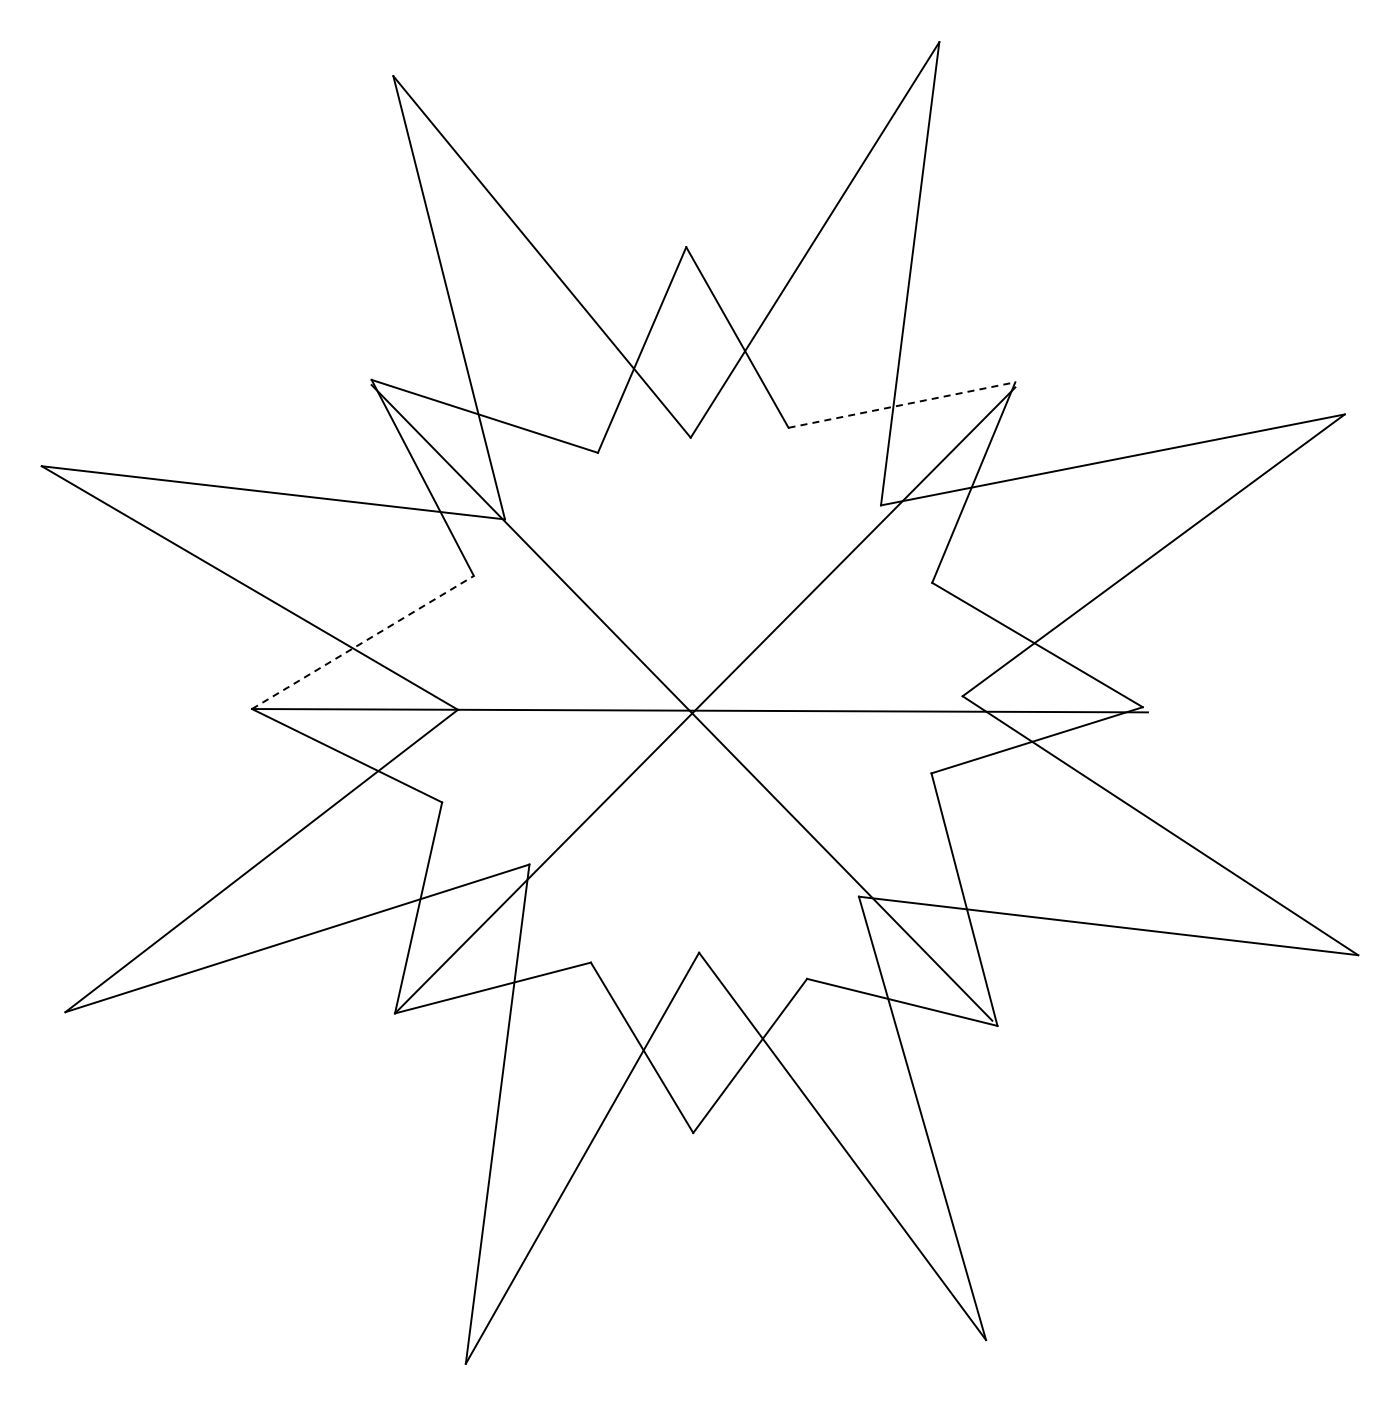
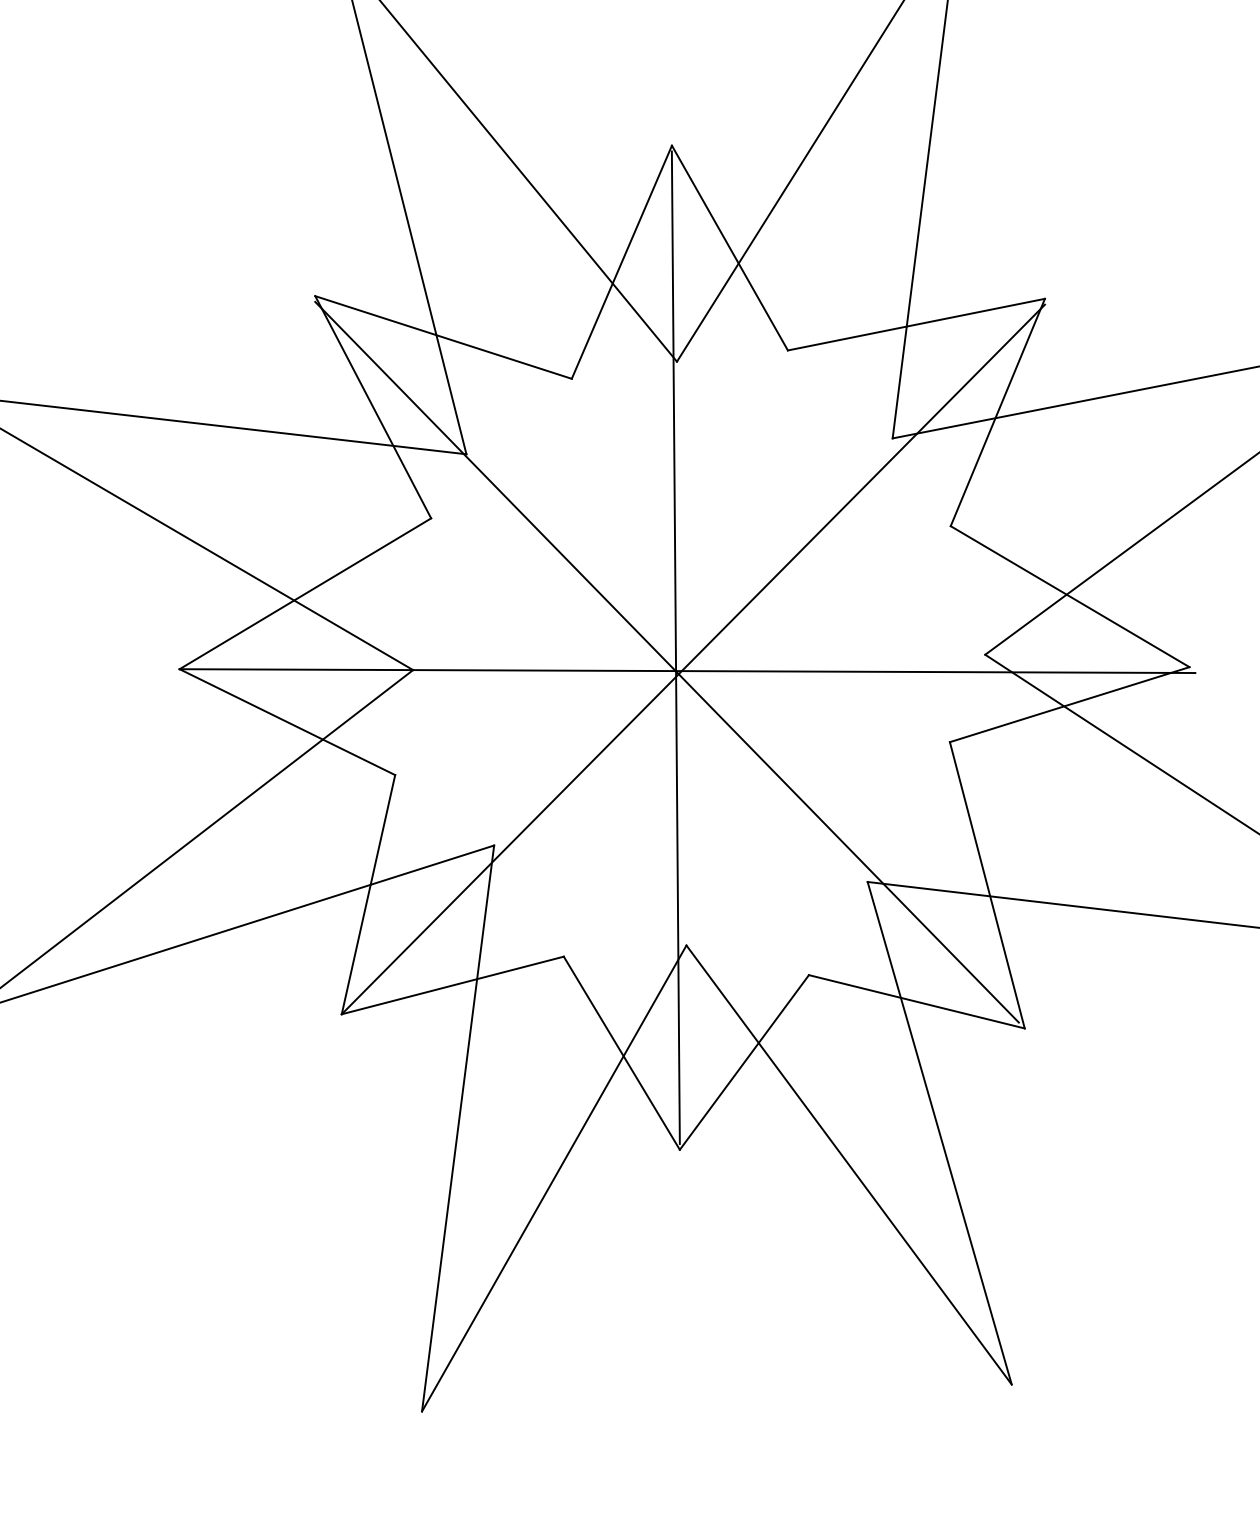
line: (901, 405) -> (915, 325), dashed -> solid
line: (363, 642) -> (306, 593), dashed -> solid
line: (689, 689) -> (675, 647), added

